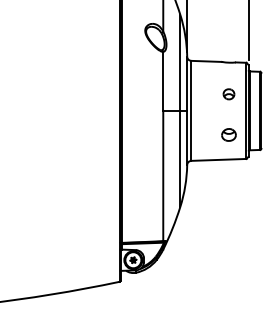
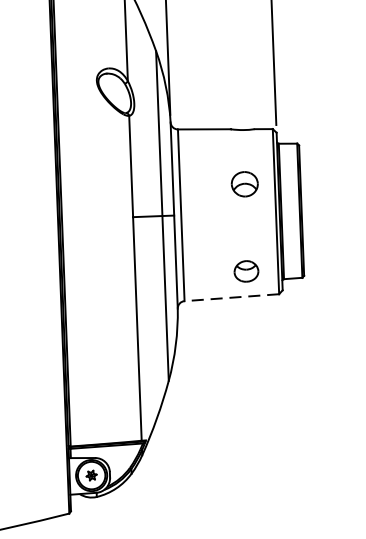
part: (228, 94) -> (244, 184), size x1.4
part: (228, 134) -> (245, 270), moved
line: (218, 159) -> (231, 296), solid -> dashed

